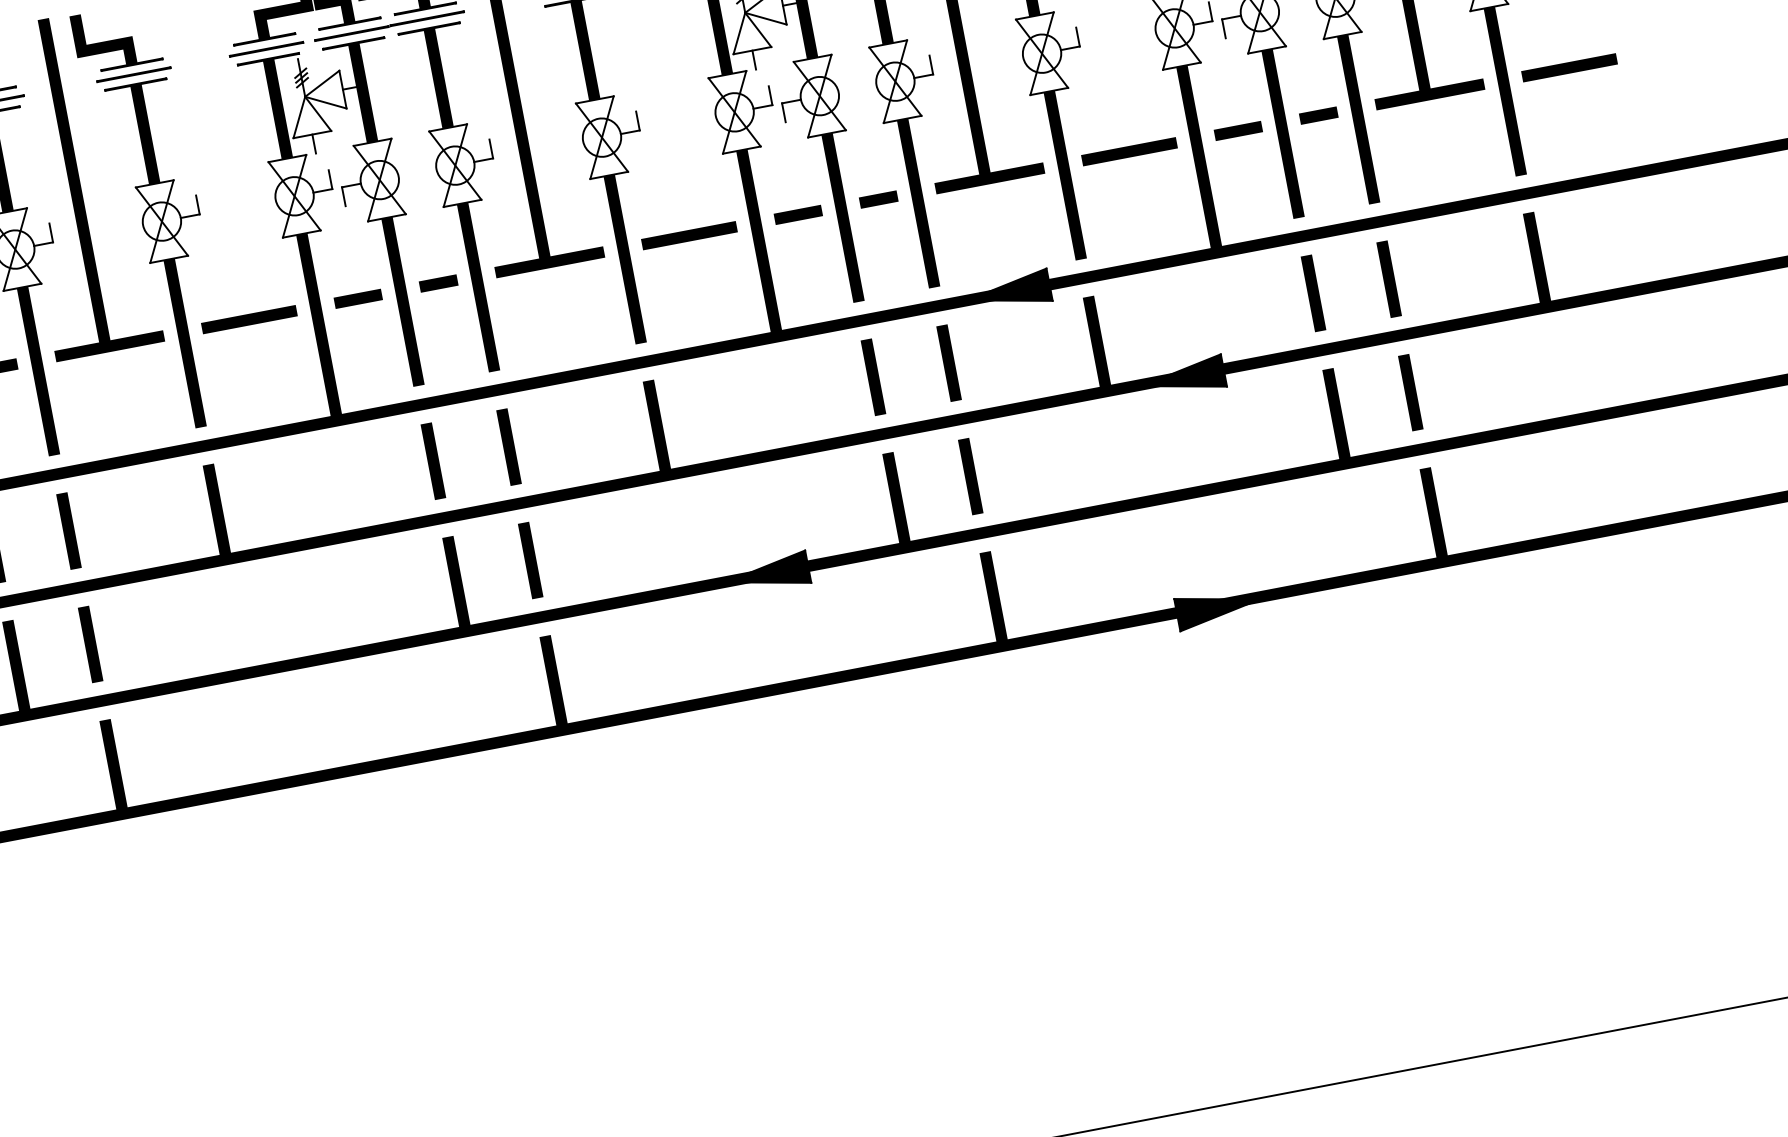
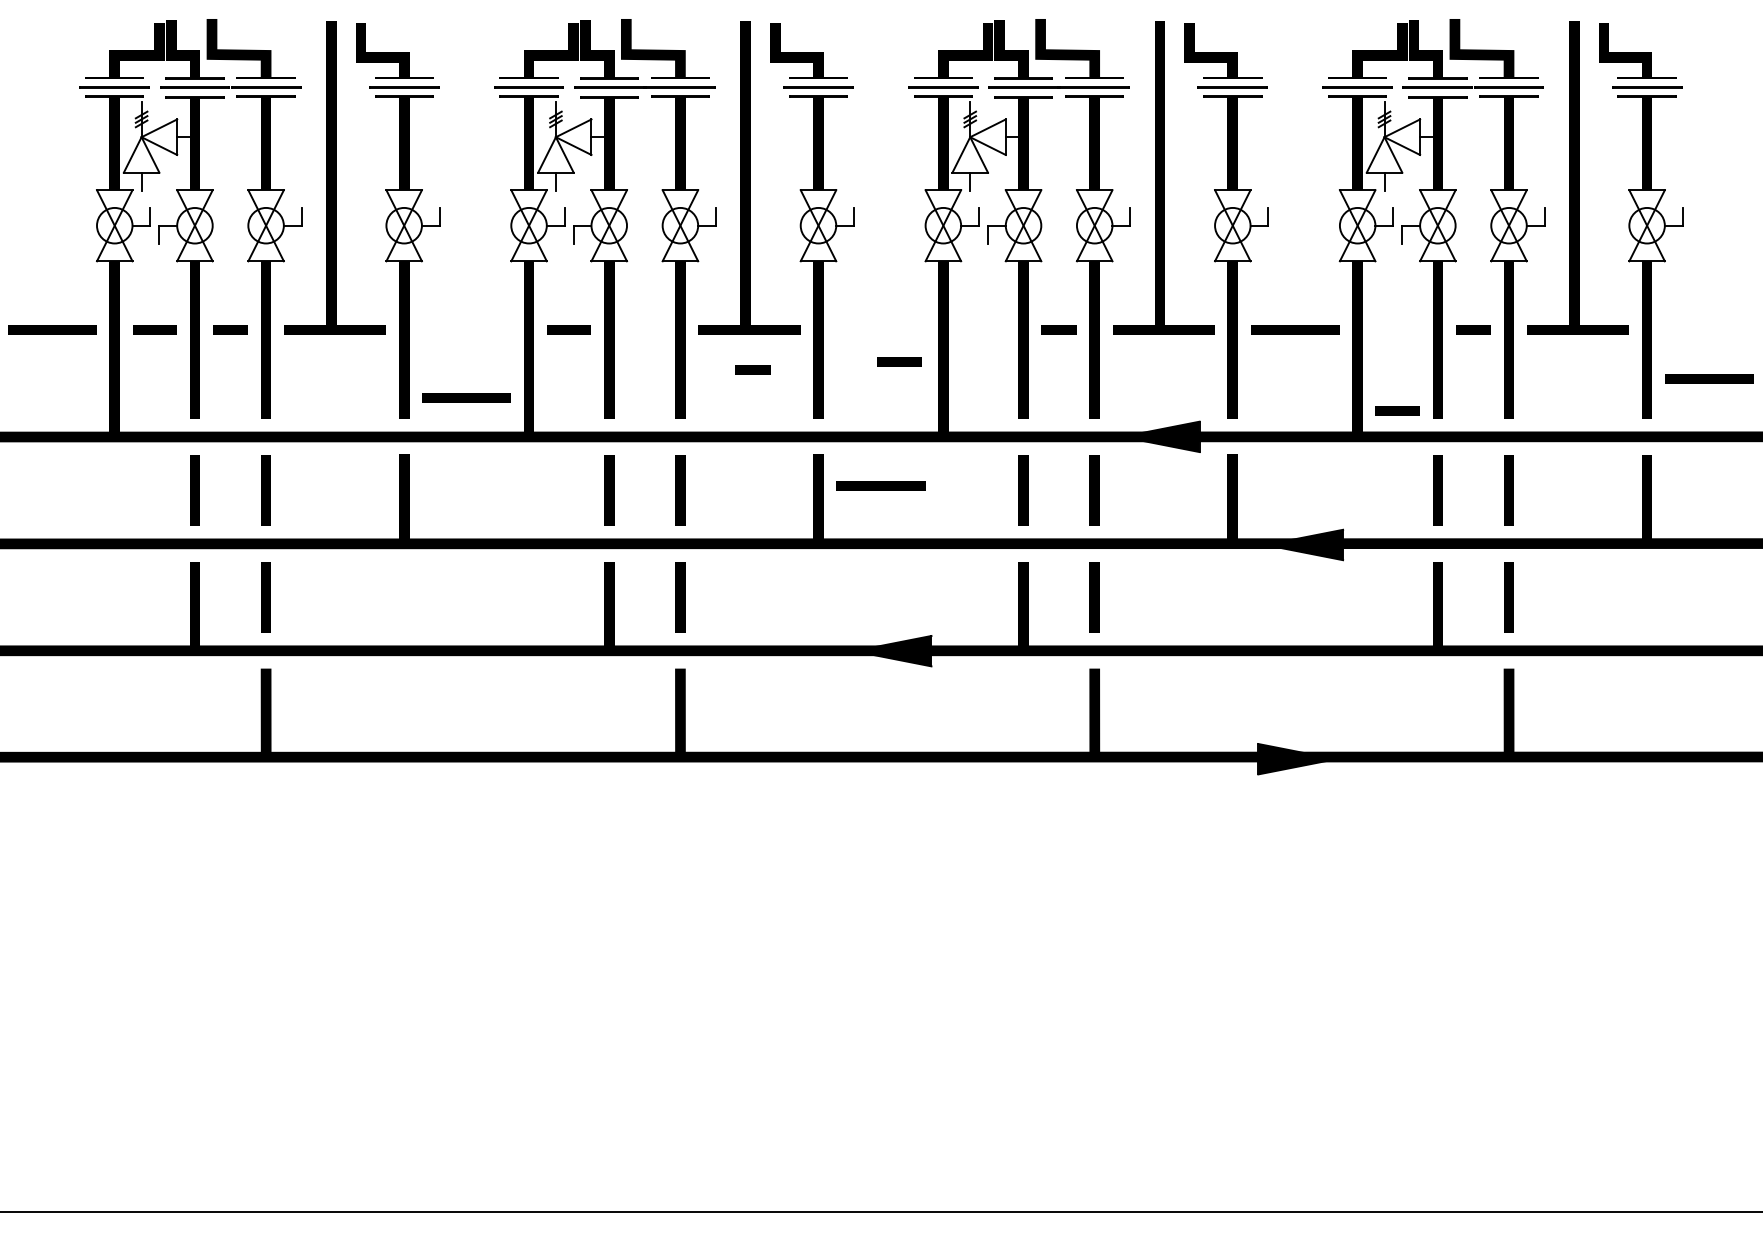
line: (1569, 67) -> (1709, 378), moved
line: (1238, 130) -> (1397, 410), moved
line: (798, 214) -> (899, 361), moved
line: (688, 235) -> (880, 485), moved
line: (438, 283) -> (752, 369), moved
line: (249, 319) -> (466, 397), moved

